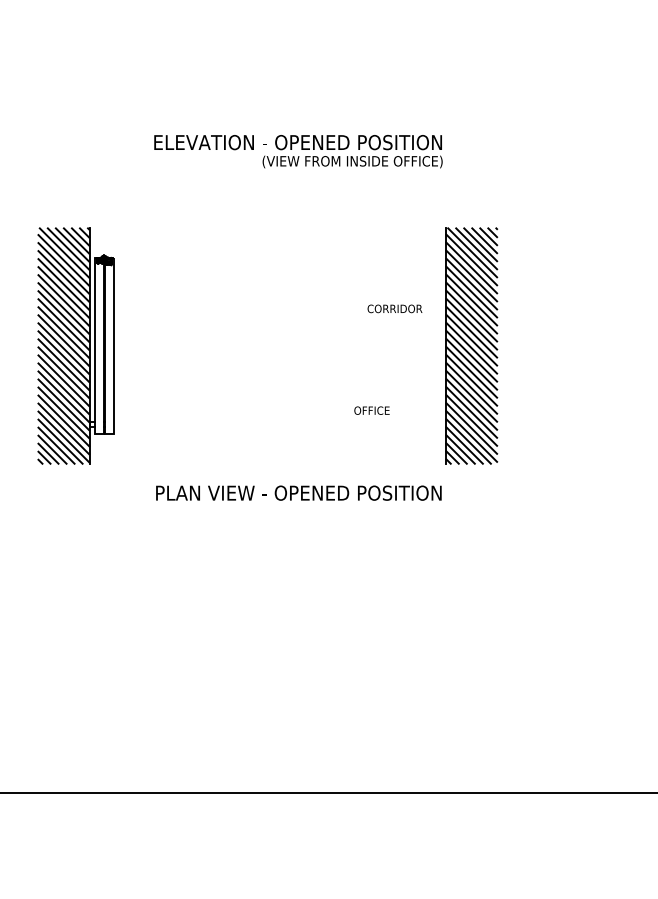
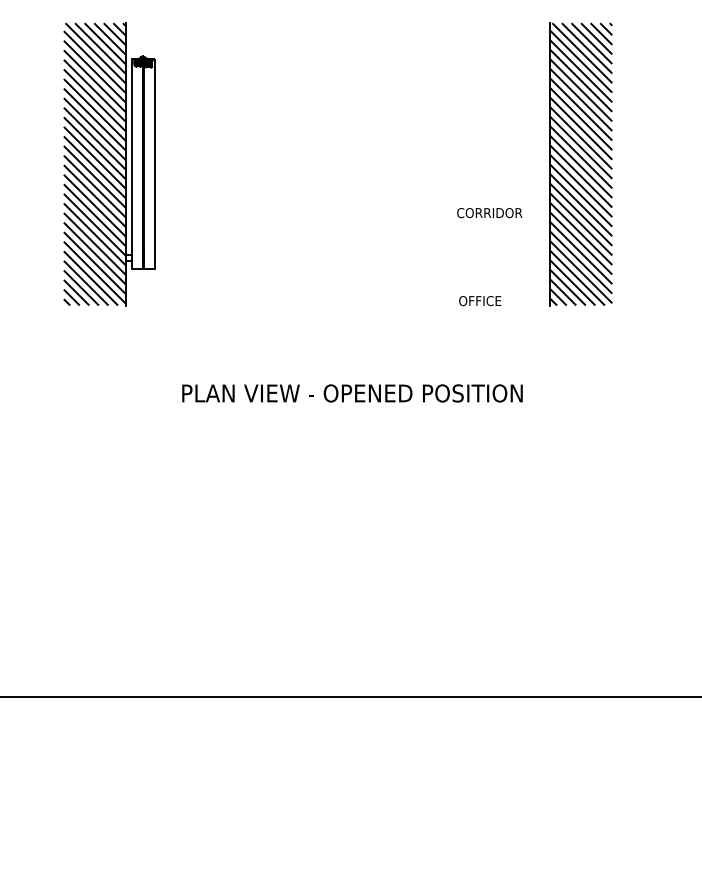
text: (394, 308) -> (489, 212), moved
text: (371, 410) -> (479, 300), moved
text: (298, 492) -> (352, 392), moved

